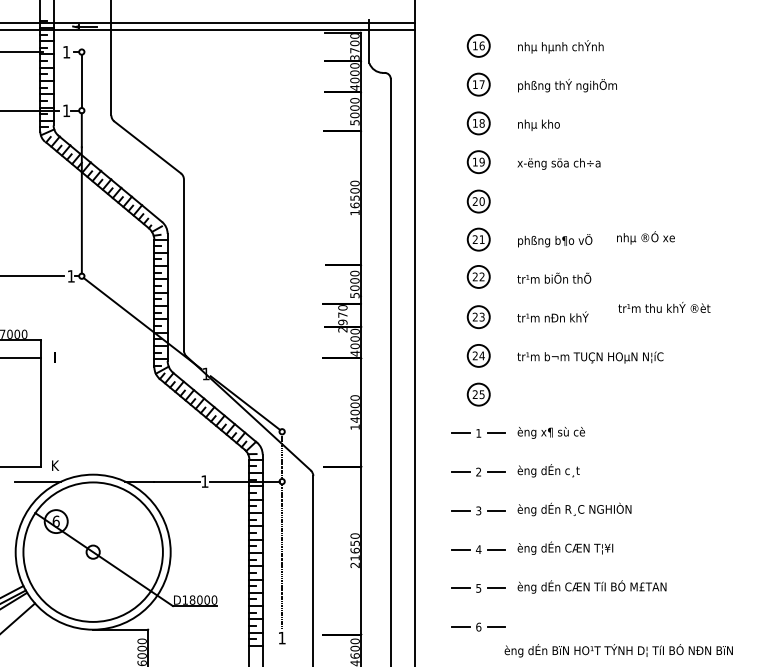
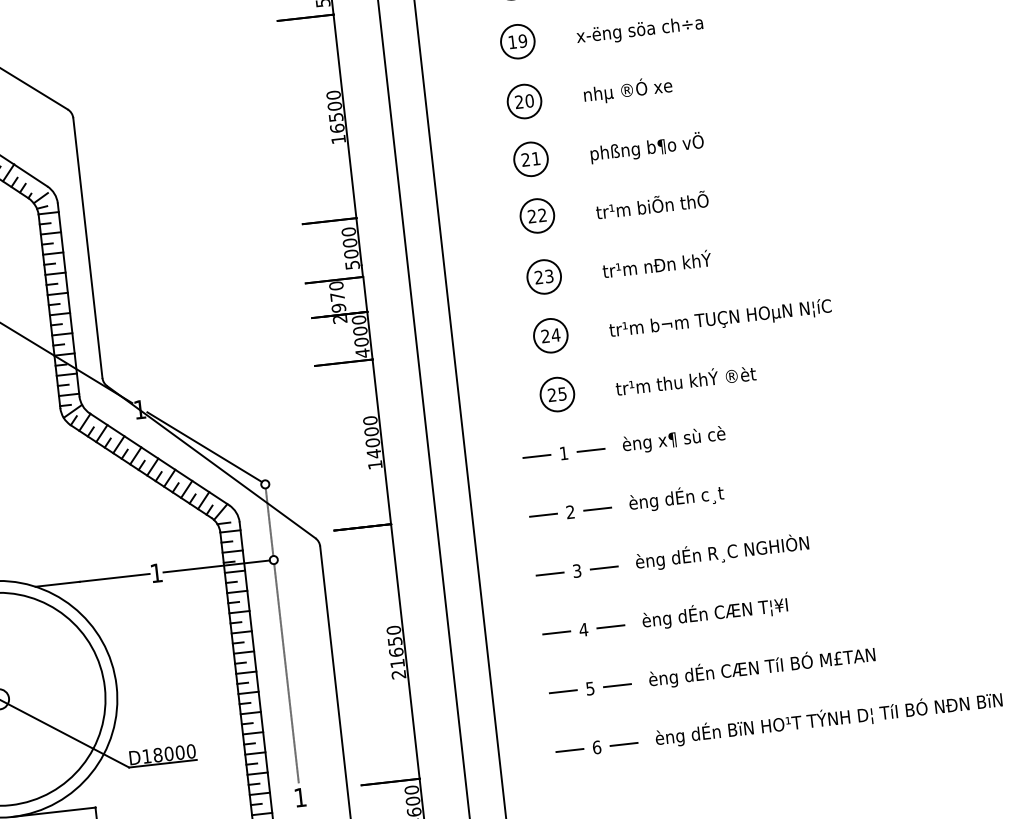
text: (645, 237) -> (627, 89), moved
text: (664, 307) -> (685, 379), moved
text: (618, 650) -> (828, 718), moved

